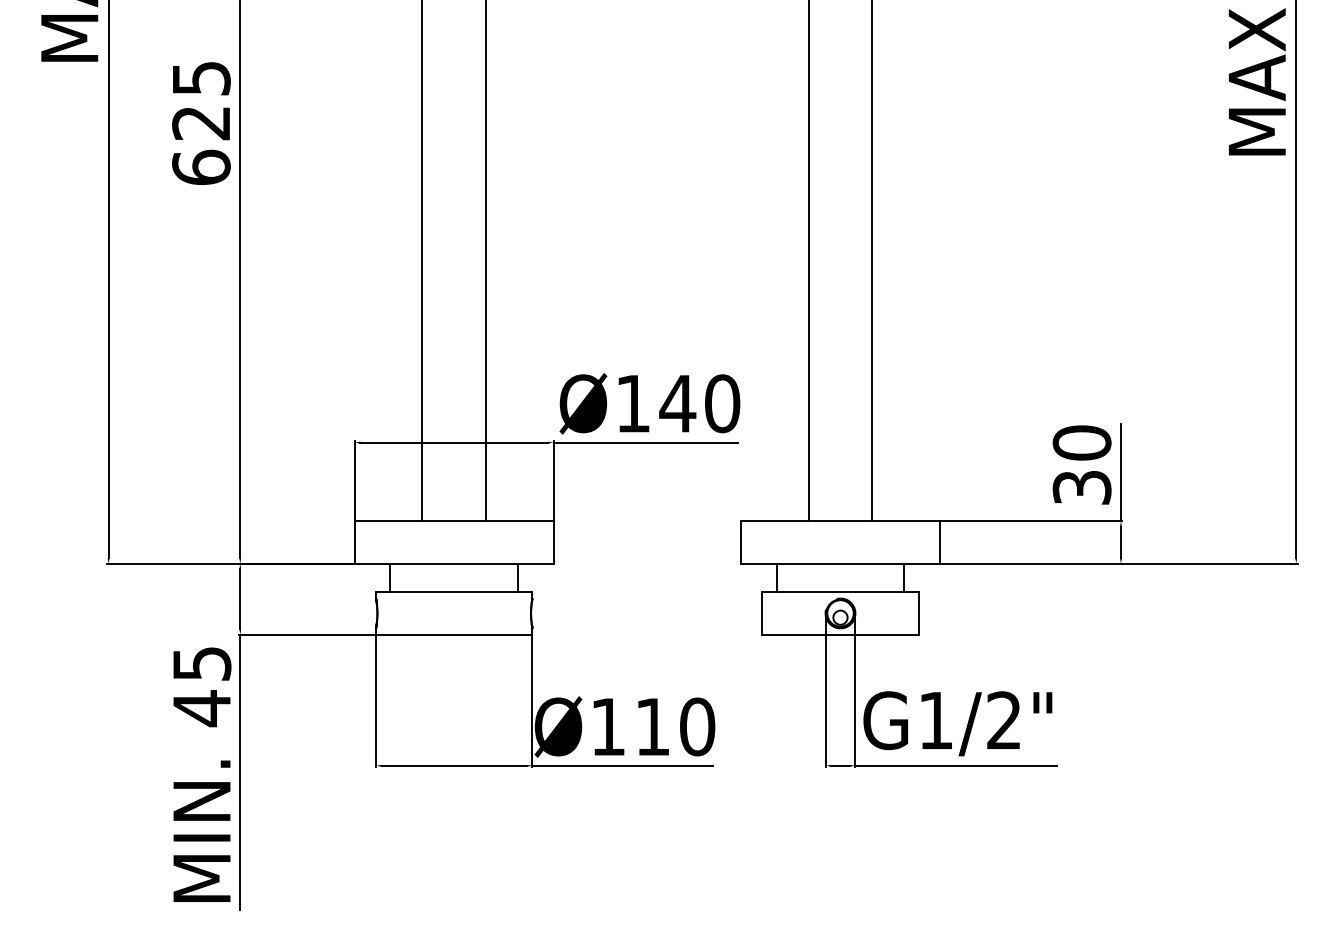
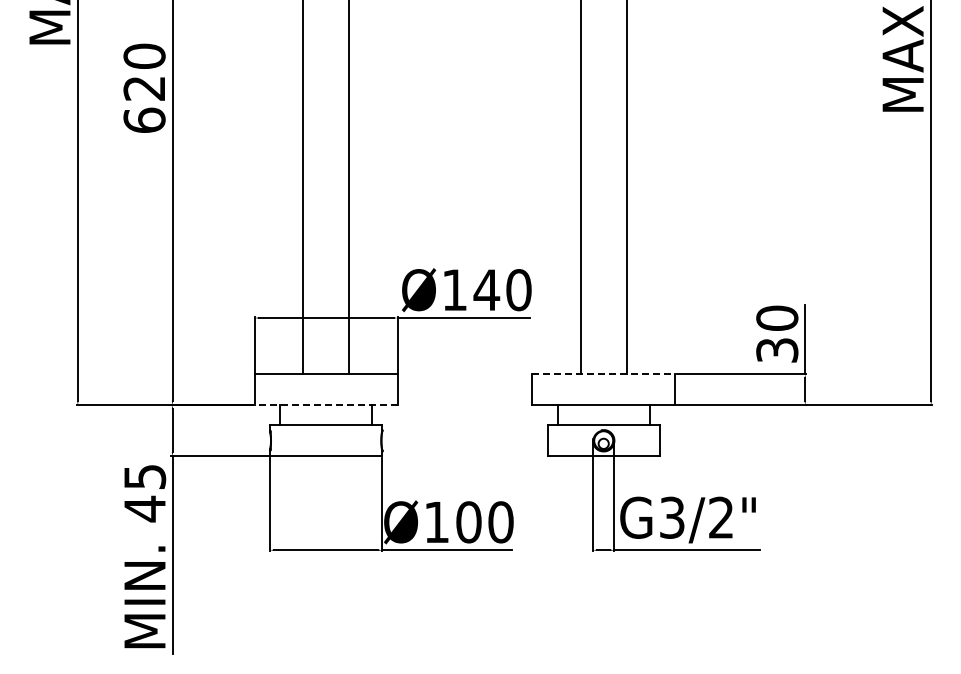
text: (201, 77) -> (144, 55), 625 -> 620
line: (841, 521) -> (604, 374), solid -> dashed
line: (453, 564) -> (325, 405), solid -> dashed
text: (936, 720) -> (672, 517), G1/2" -> G3/2"
text: (652, 727) -> (468, 522), Ø110 -> Ø100

